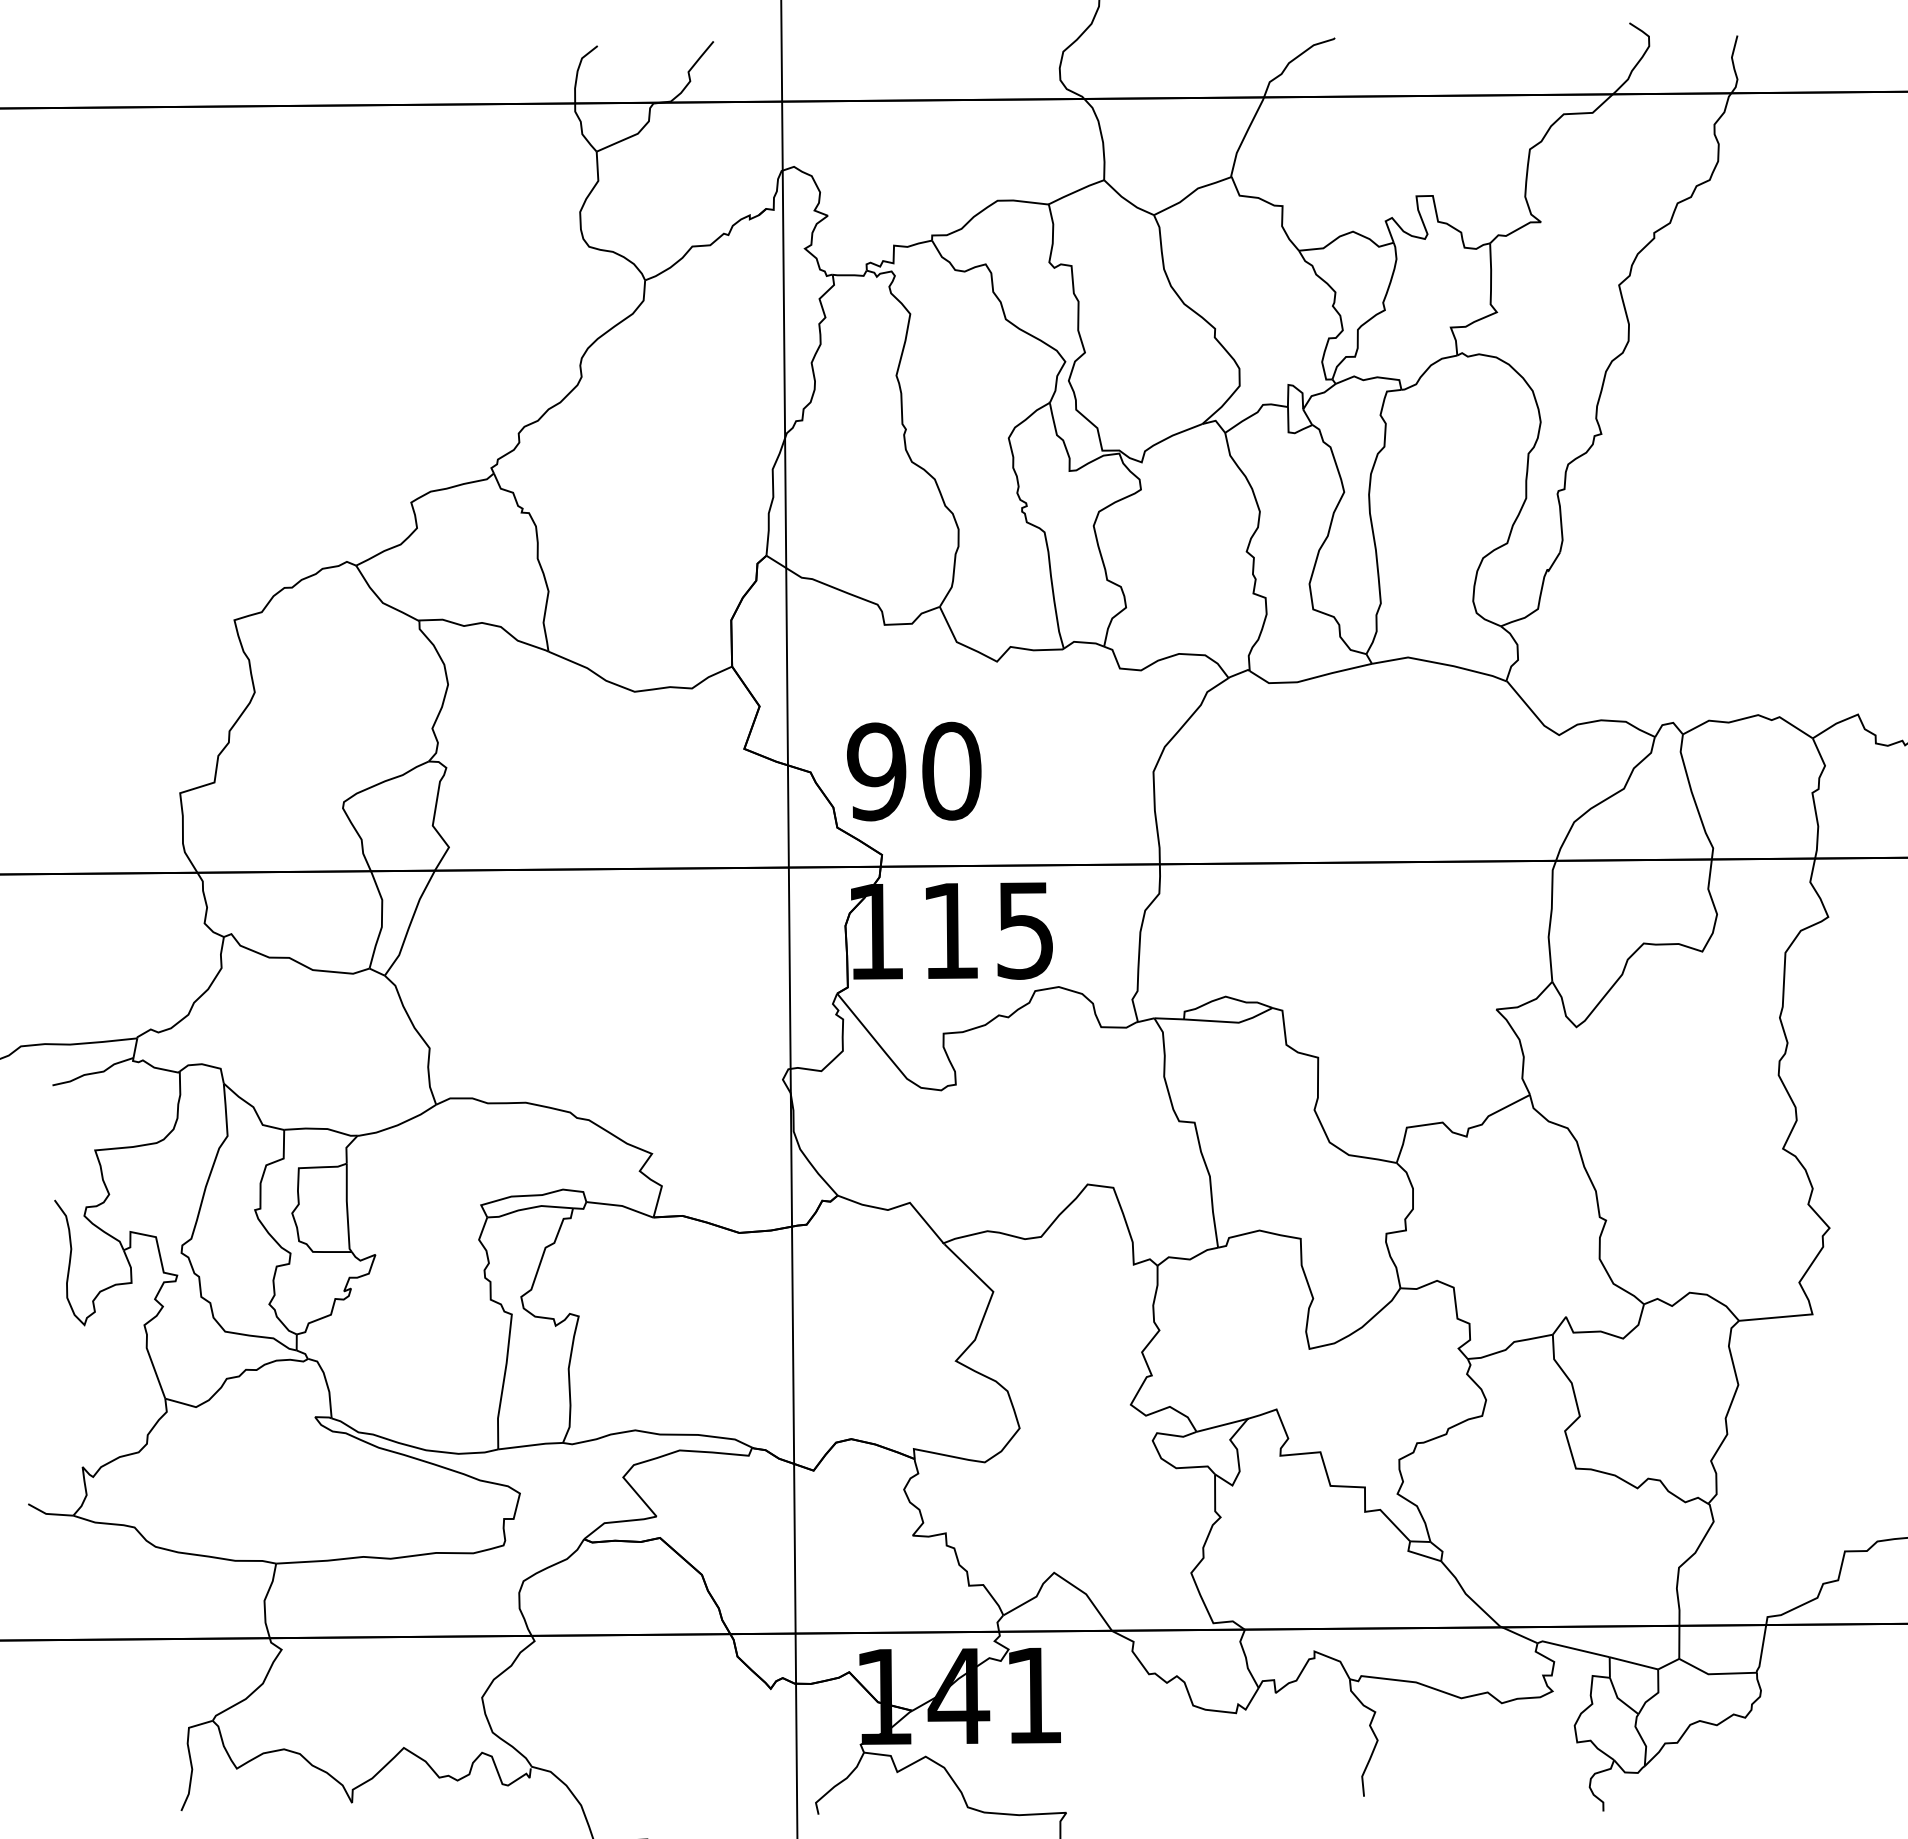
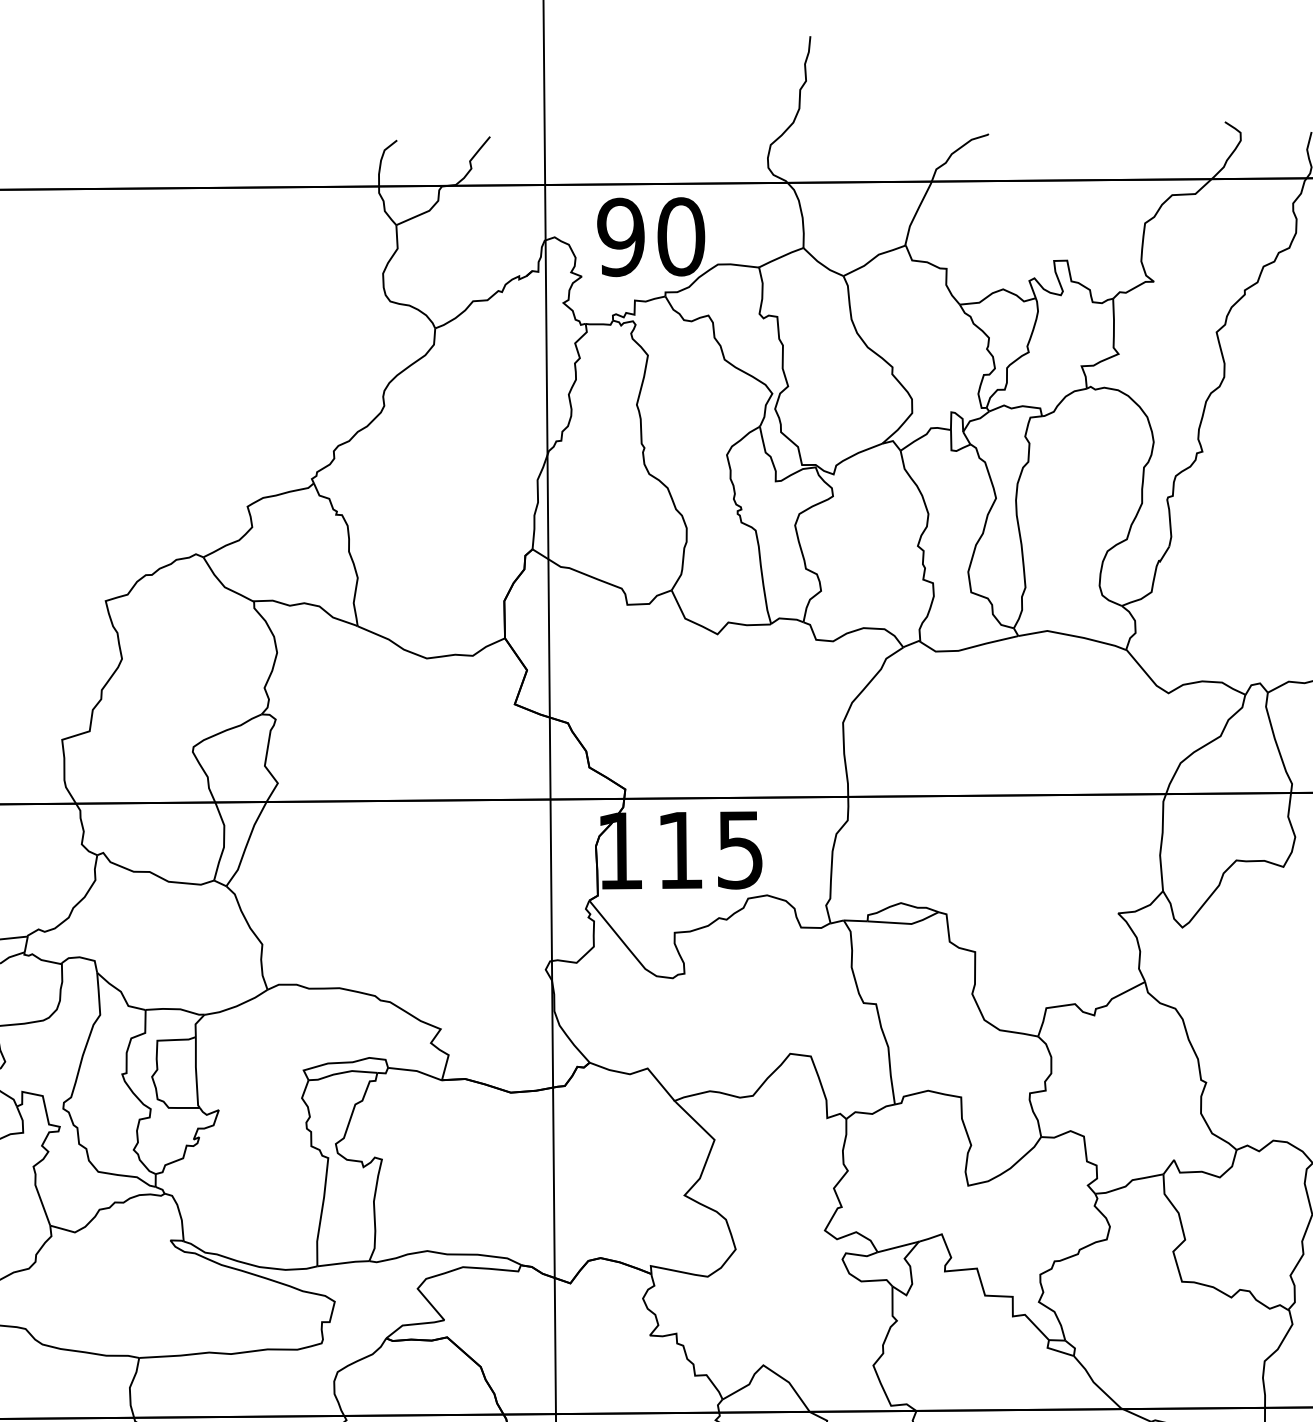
text: (914, 771) -> (651, 237), moved

